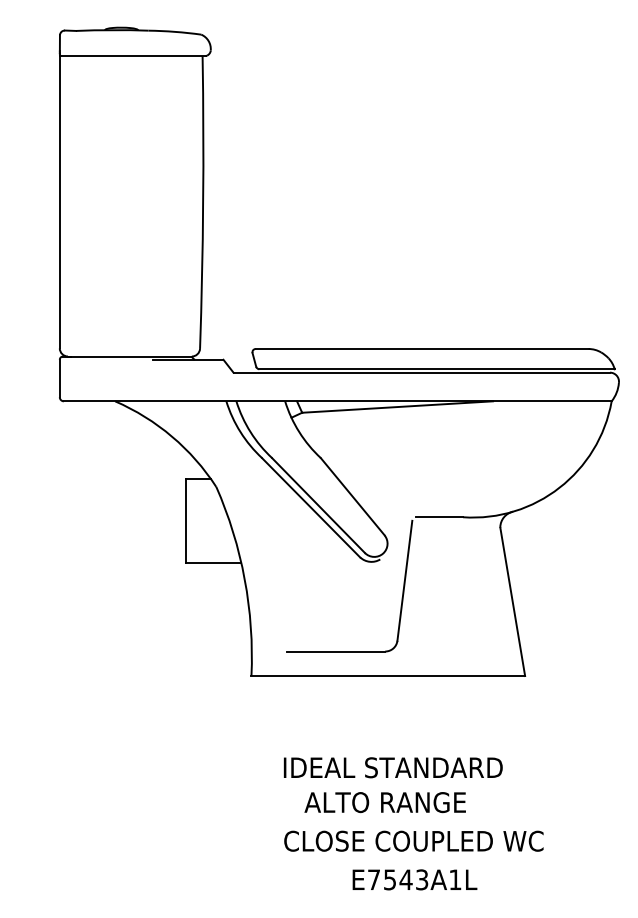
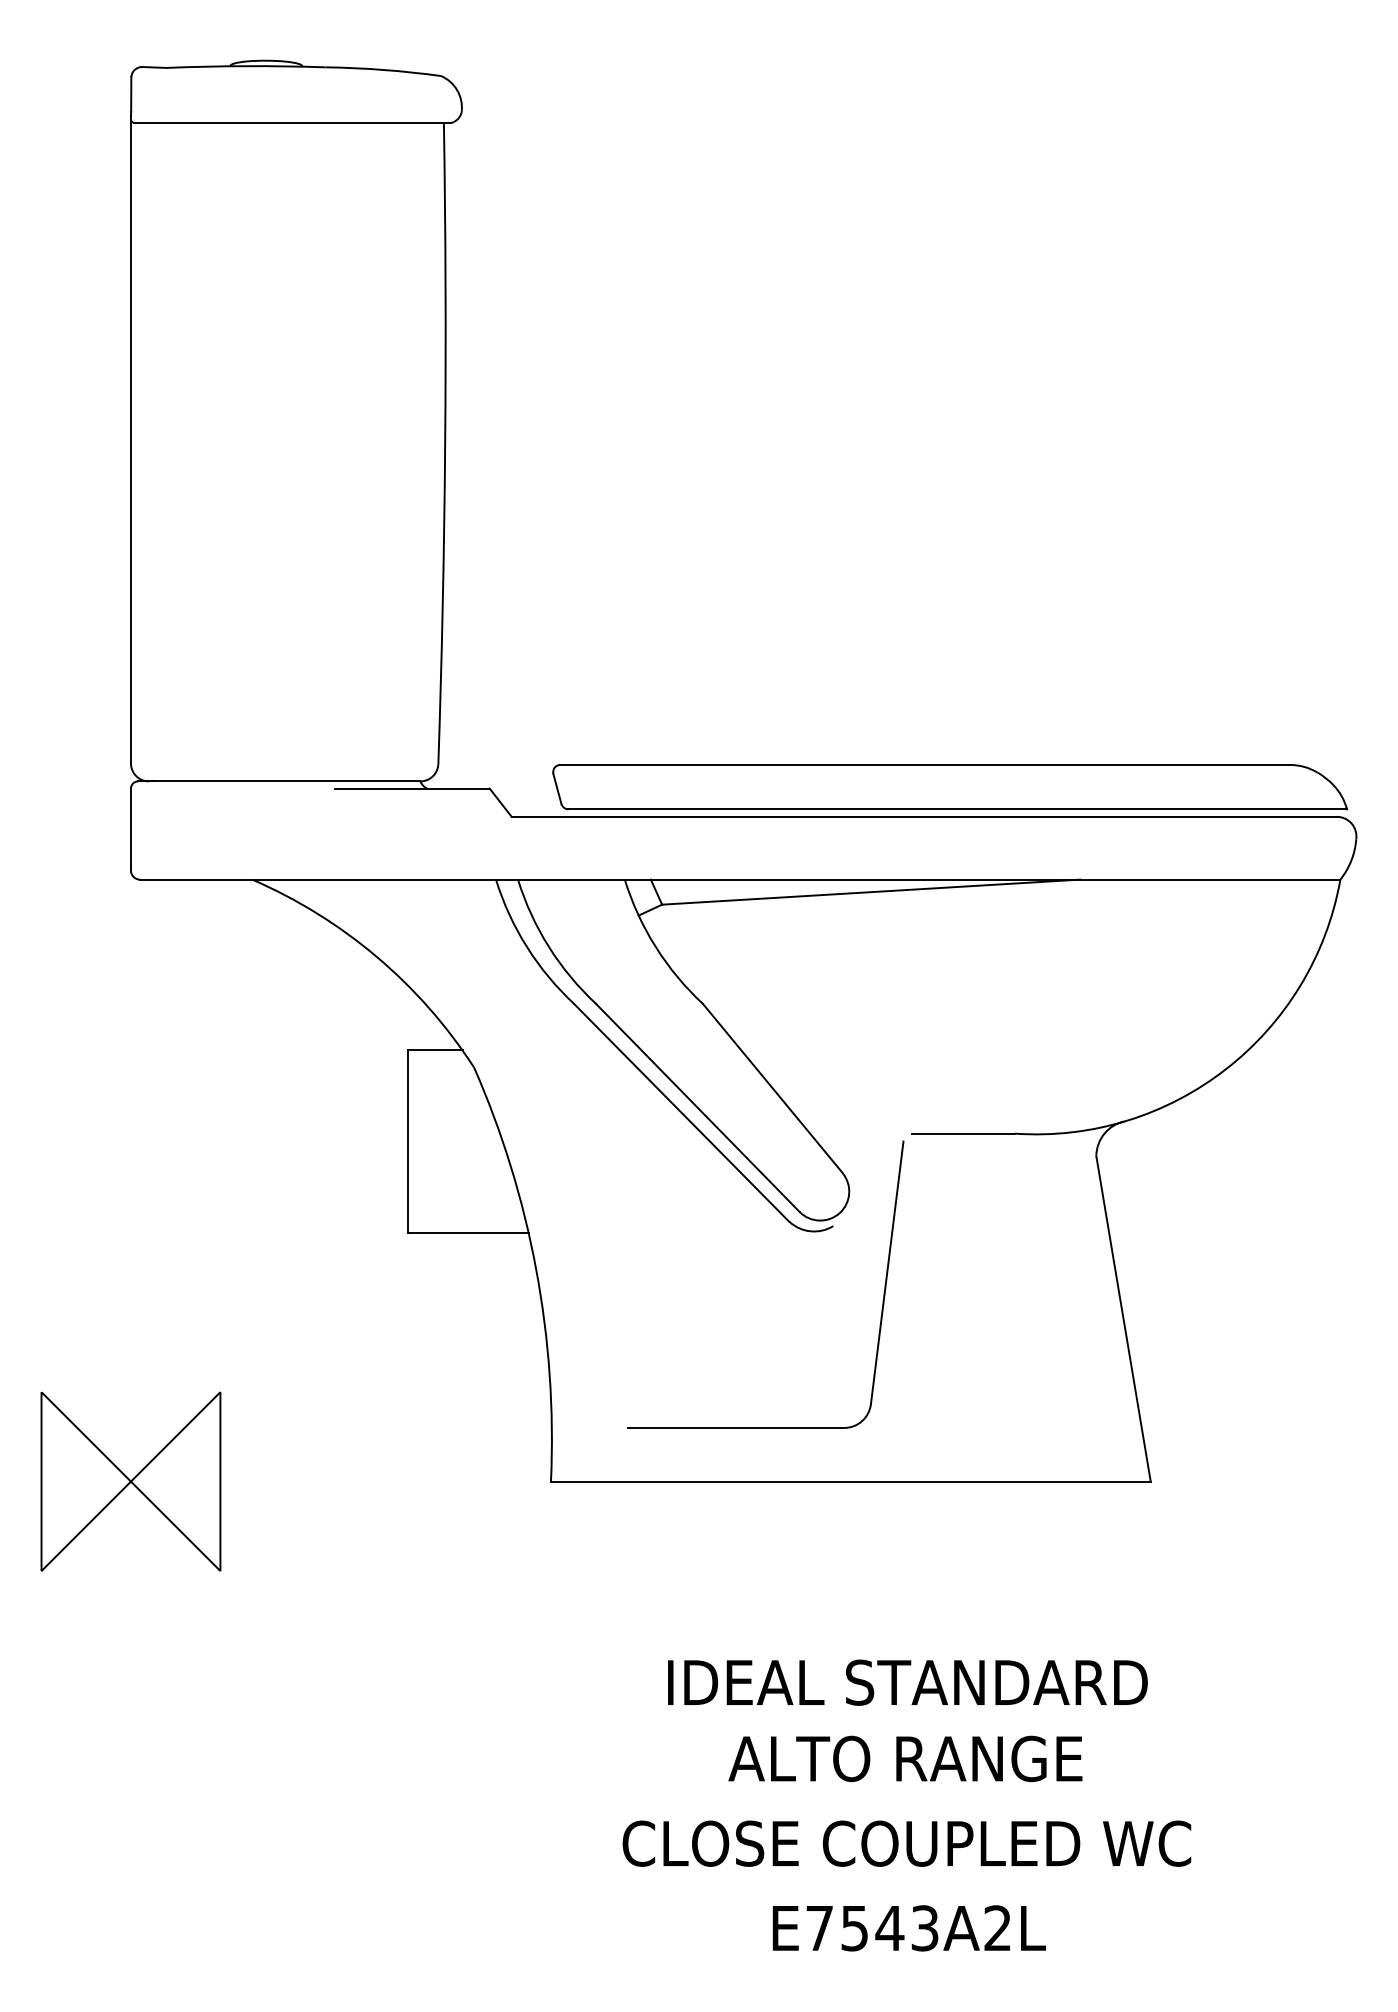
part: (59, 675) -> (130, 1480), added
text: (392, 767) -> (906, 1682), moved
text: (384, 802) -> (903, 1758), moved
text: (455, 879) -> (998, 1927), E7543A1L -> E7543A2L

